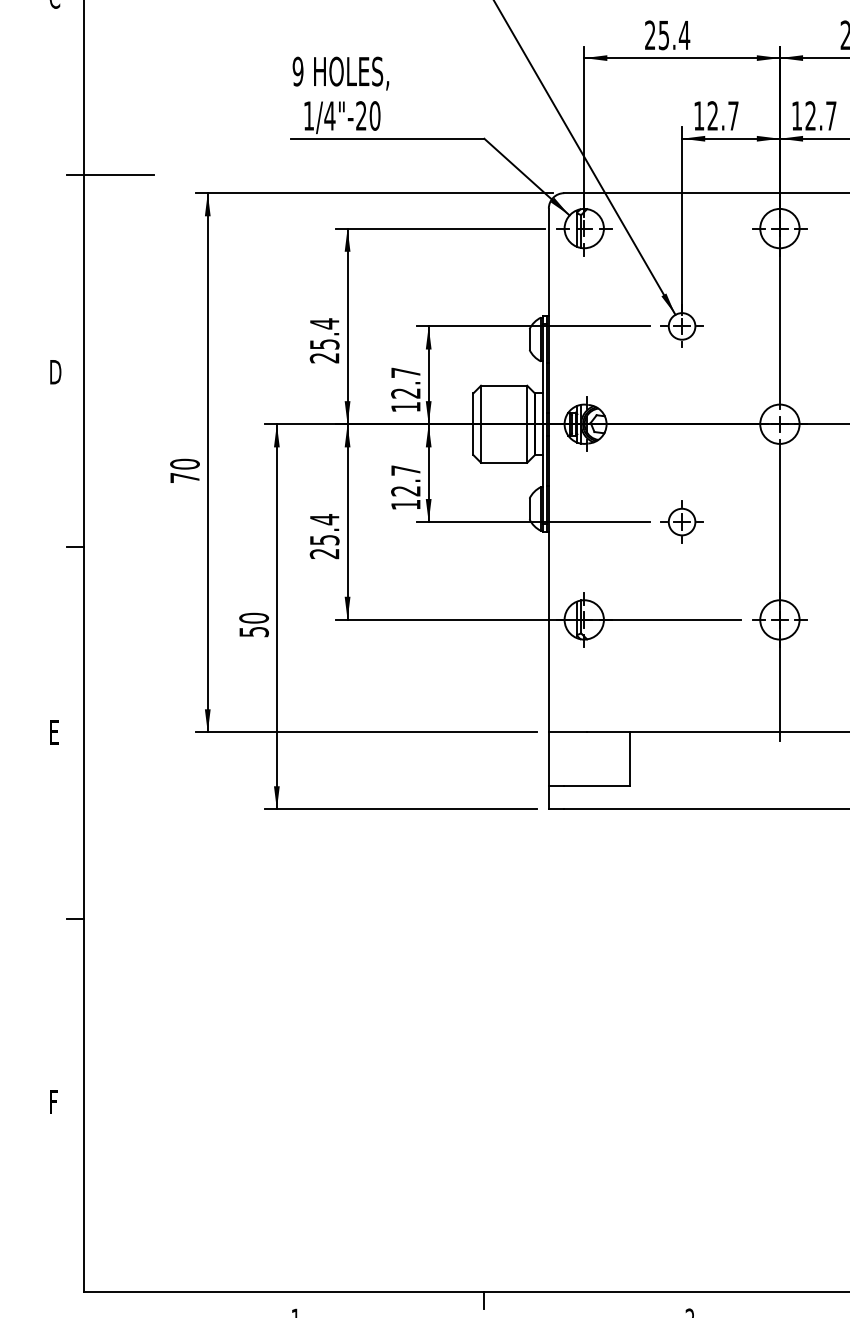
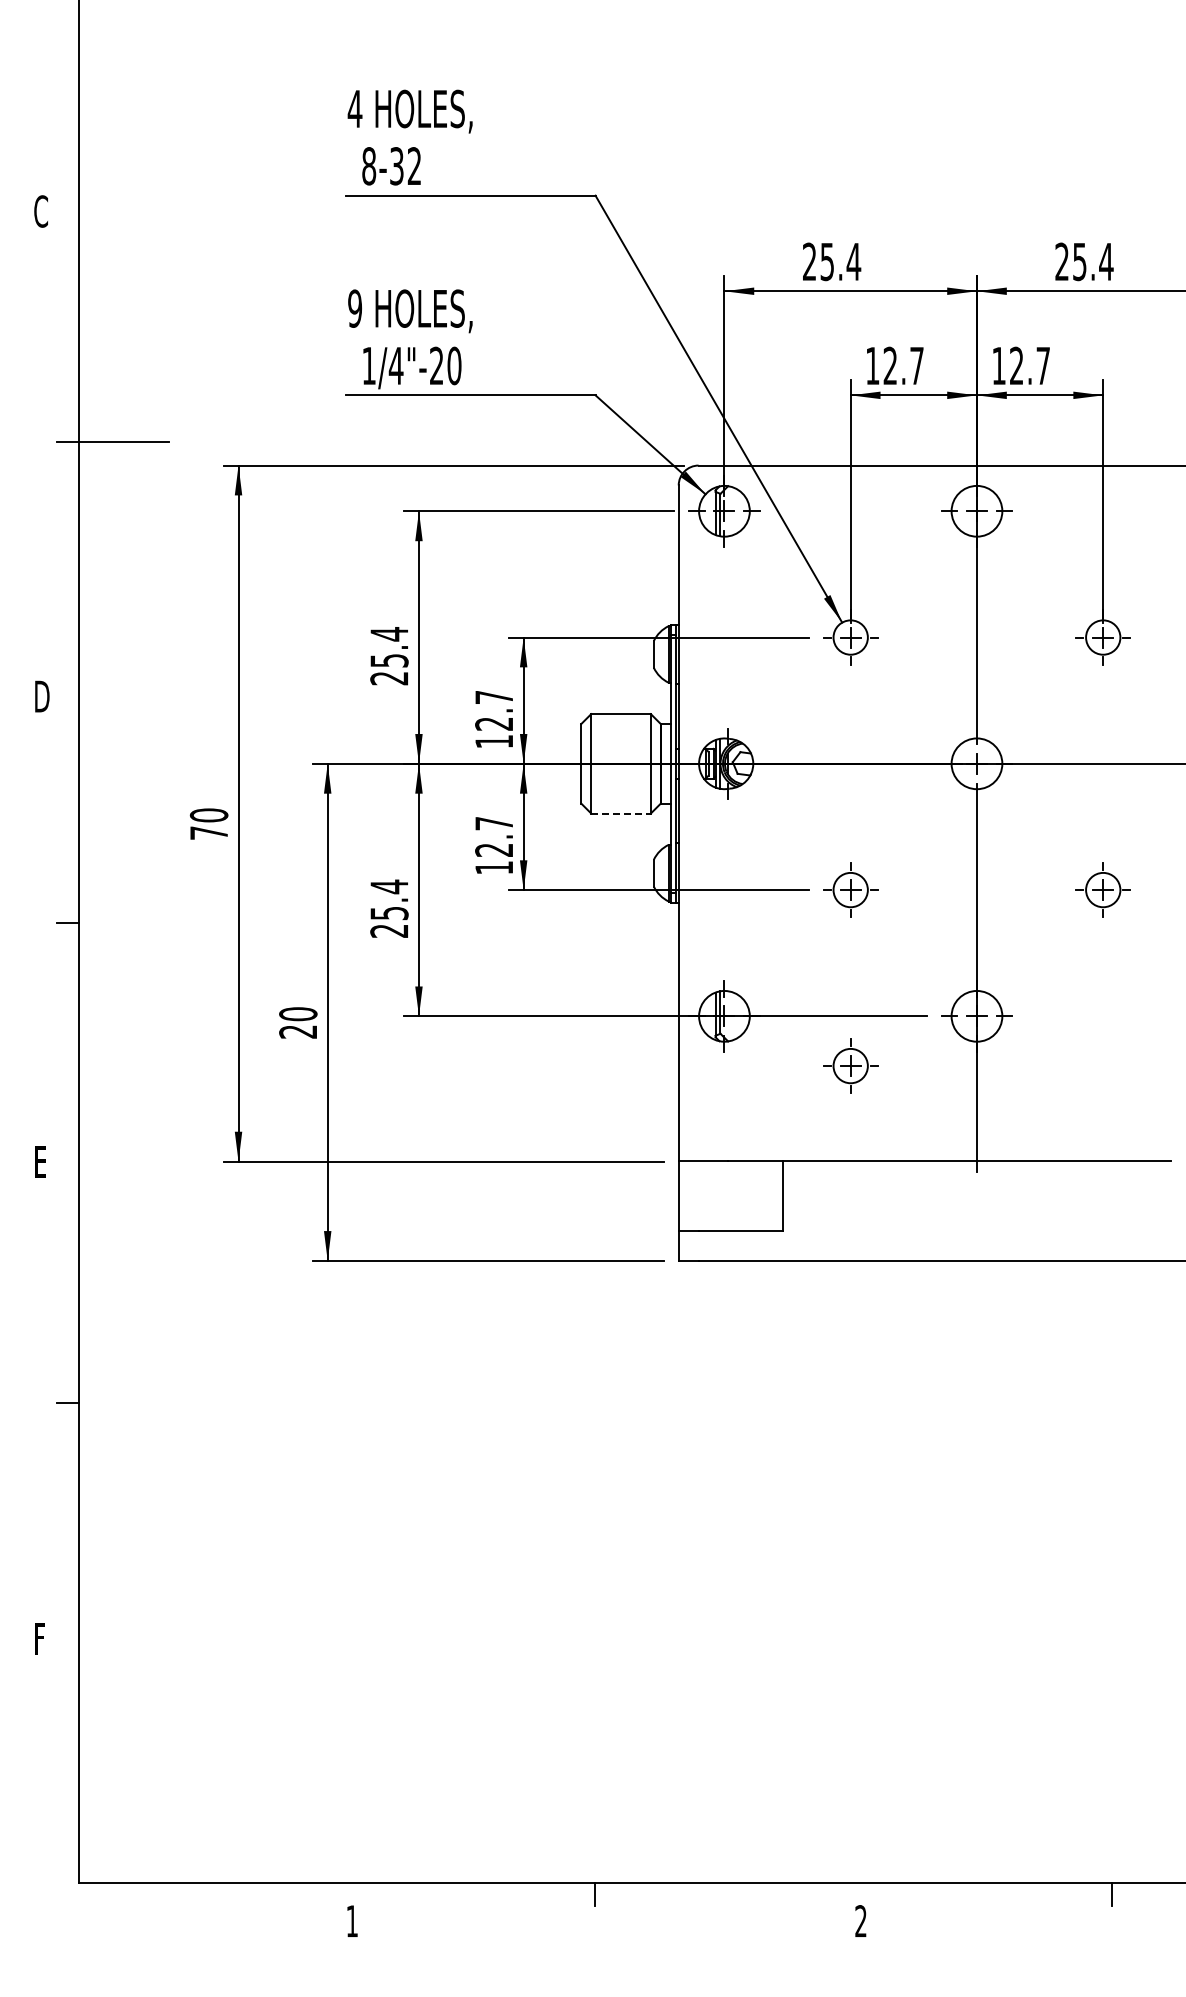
line: (504, 462) -> (621, 813), solid -> dashed
text: (254, 631) -> (298, 1031), 50 -> 20
part: (681, 658) -> (850, 1065), added

